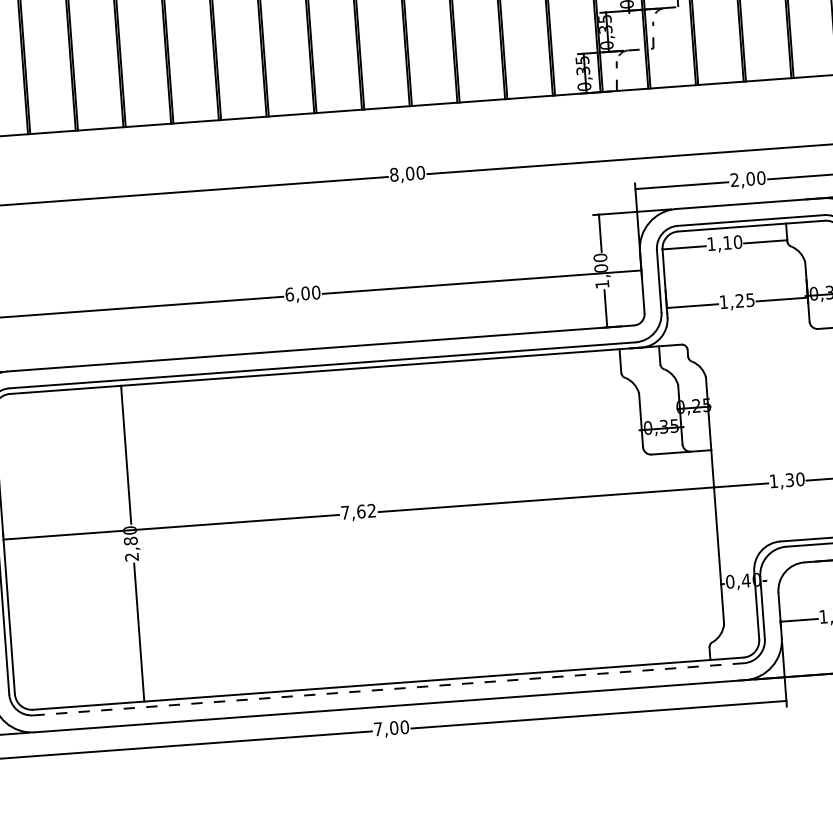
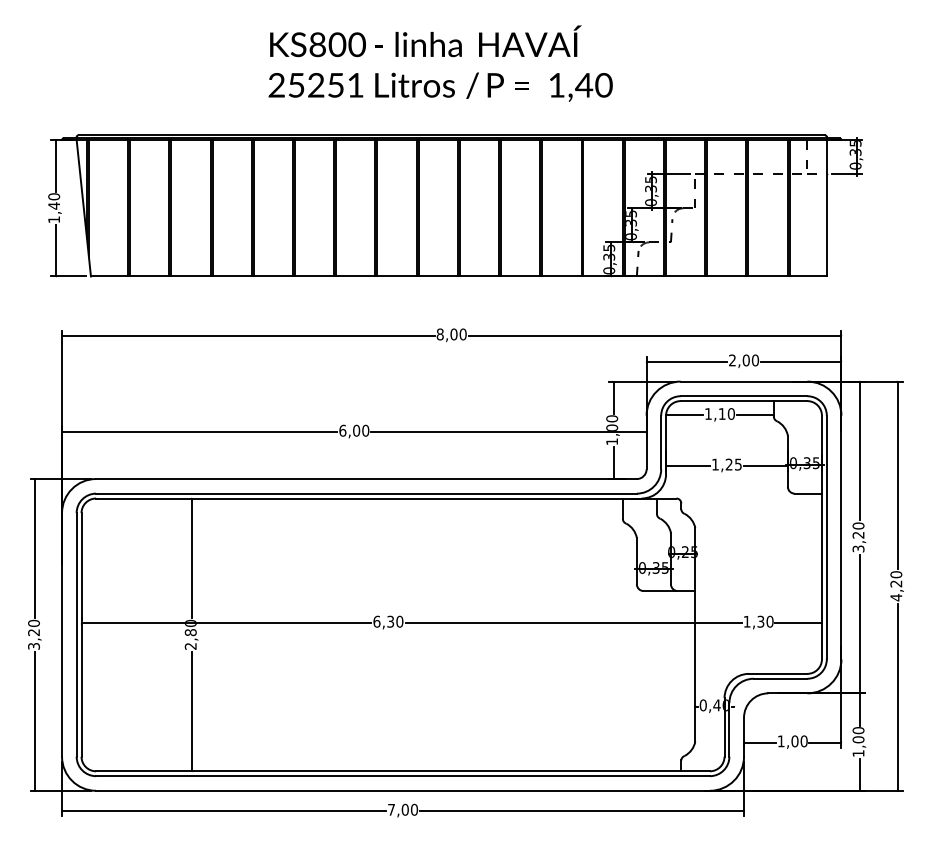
text: (358, 511) -> (388, 621), 7,62 -> 6,30
line: (389, 689) -> (403, 776), dashed -> solid

